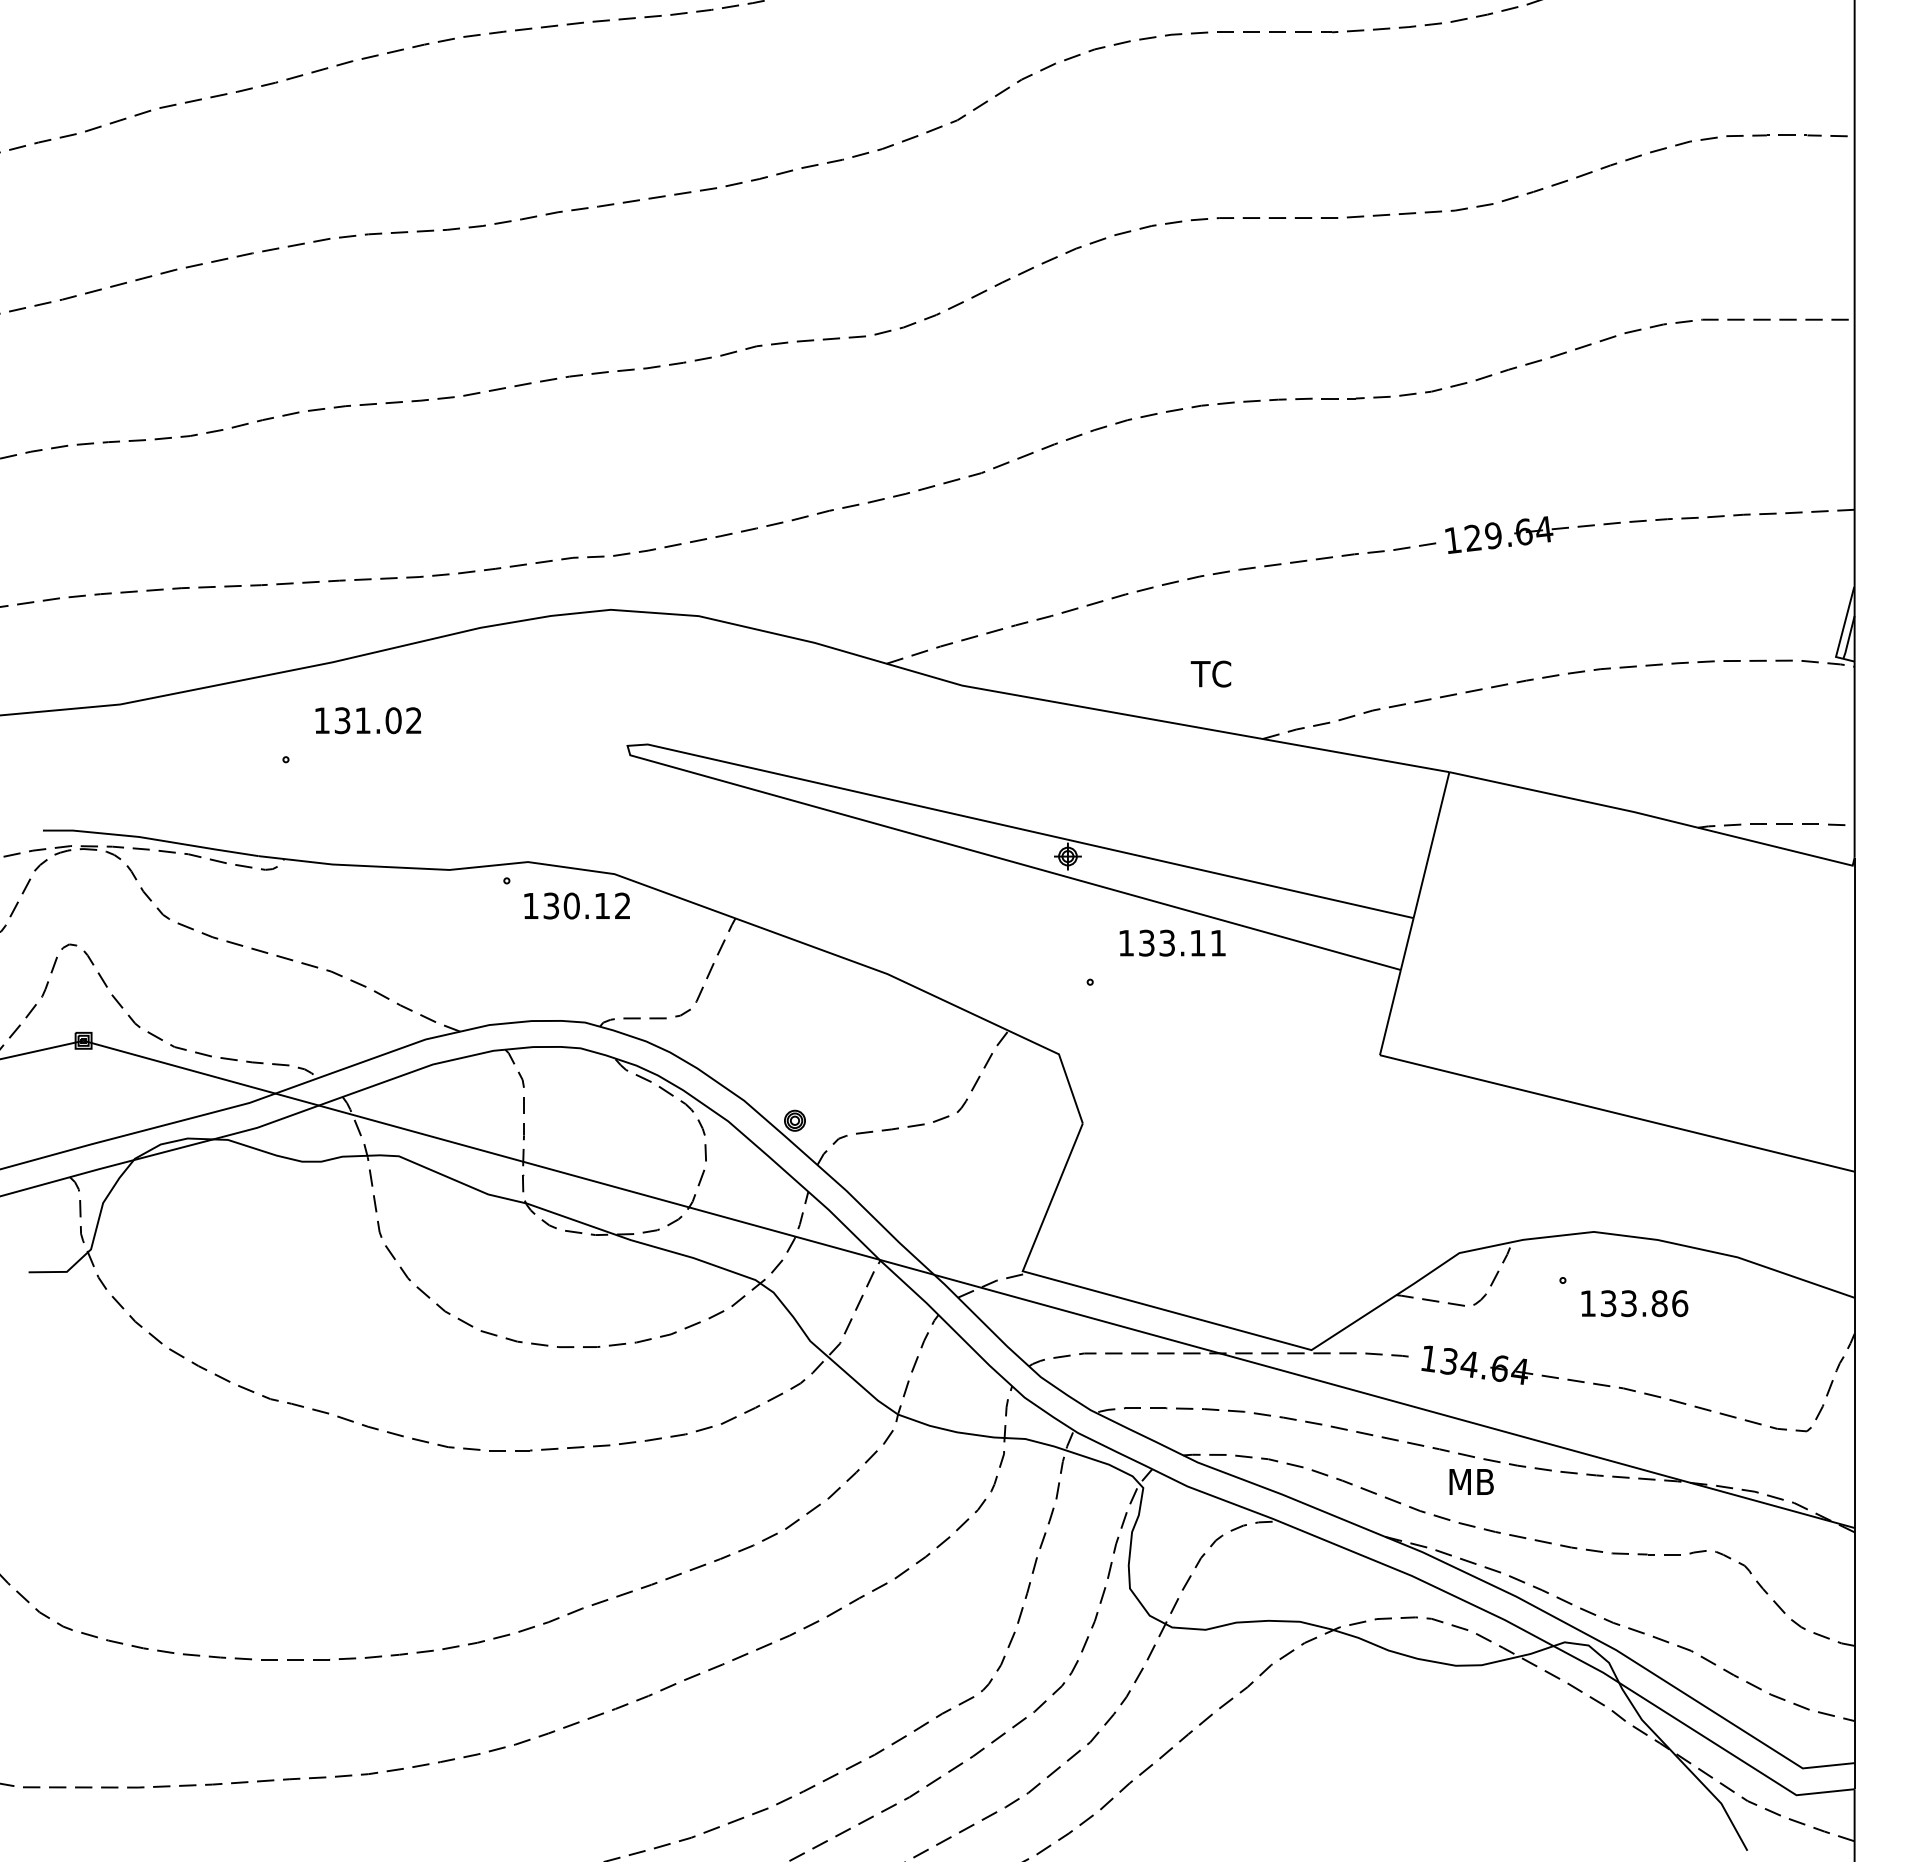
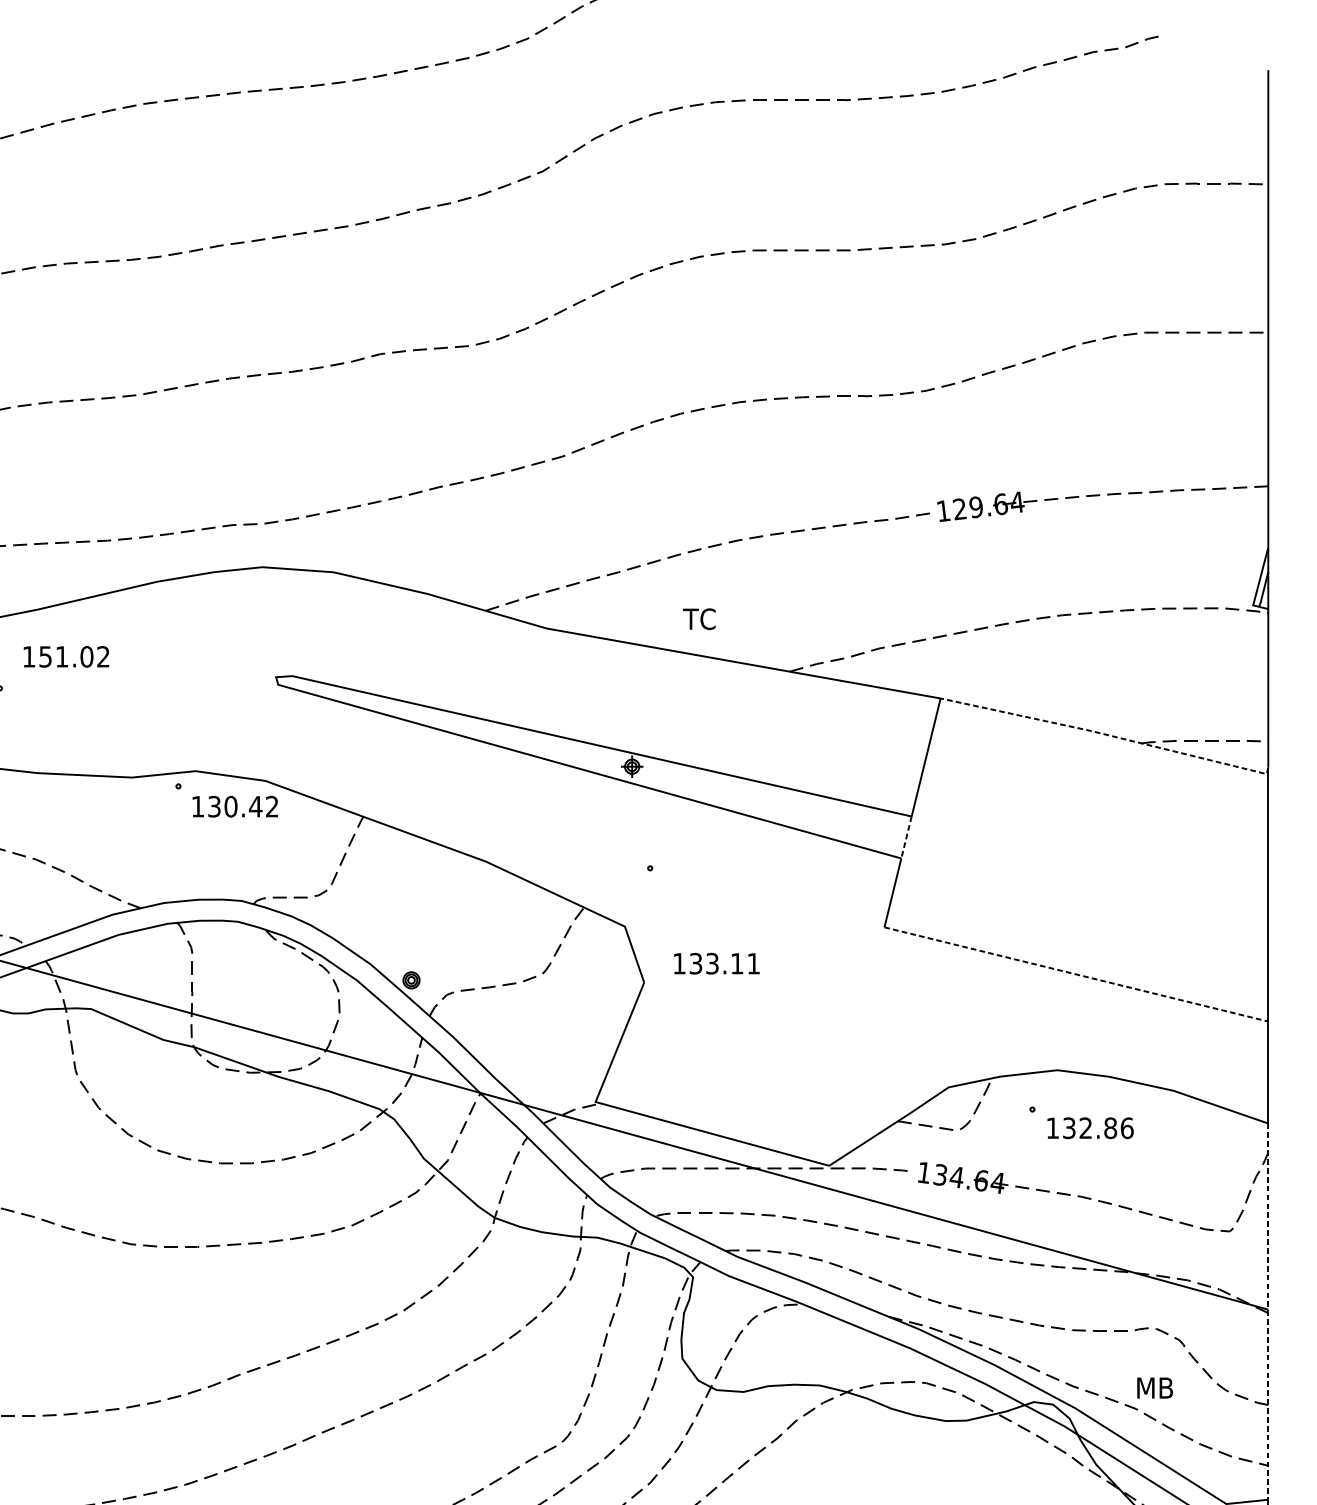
text: (1210, 673) -> (698, 618), moved
text: (342, 720) -> (45, 656), 131.02 -> 151.02
line: (1656, 817) -> (1108, 735), solid -> dashed
text: (601, 905) -> (255, 806), 130.12 -> 130.42
text: (1172, 942) -> (716, 963), moved
line: (1407, 944) -> (906, 837), solid -> dashed
line: (1617, 1113) -> (1076, 974), solid -> dashed
text: (1628, 1303) -> (1085, 1128), 133.86 -> 132.86
text: (1471, 1481) -> (1154, 1387), moved
line: (1854, 1530) -> (1268, 1311), solid -> dashed

